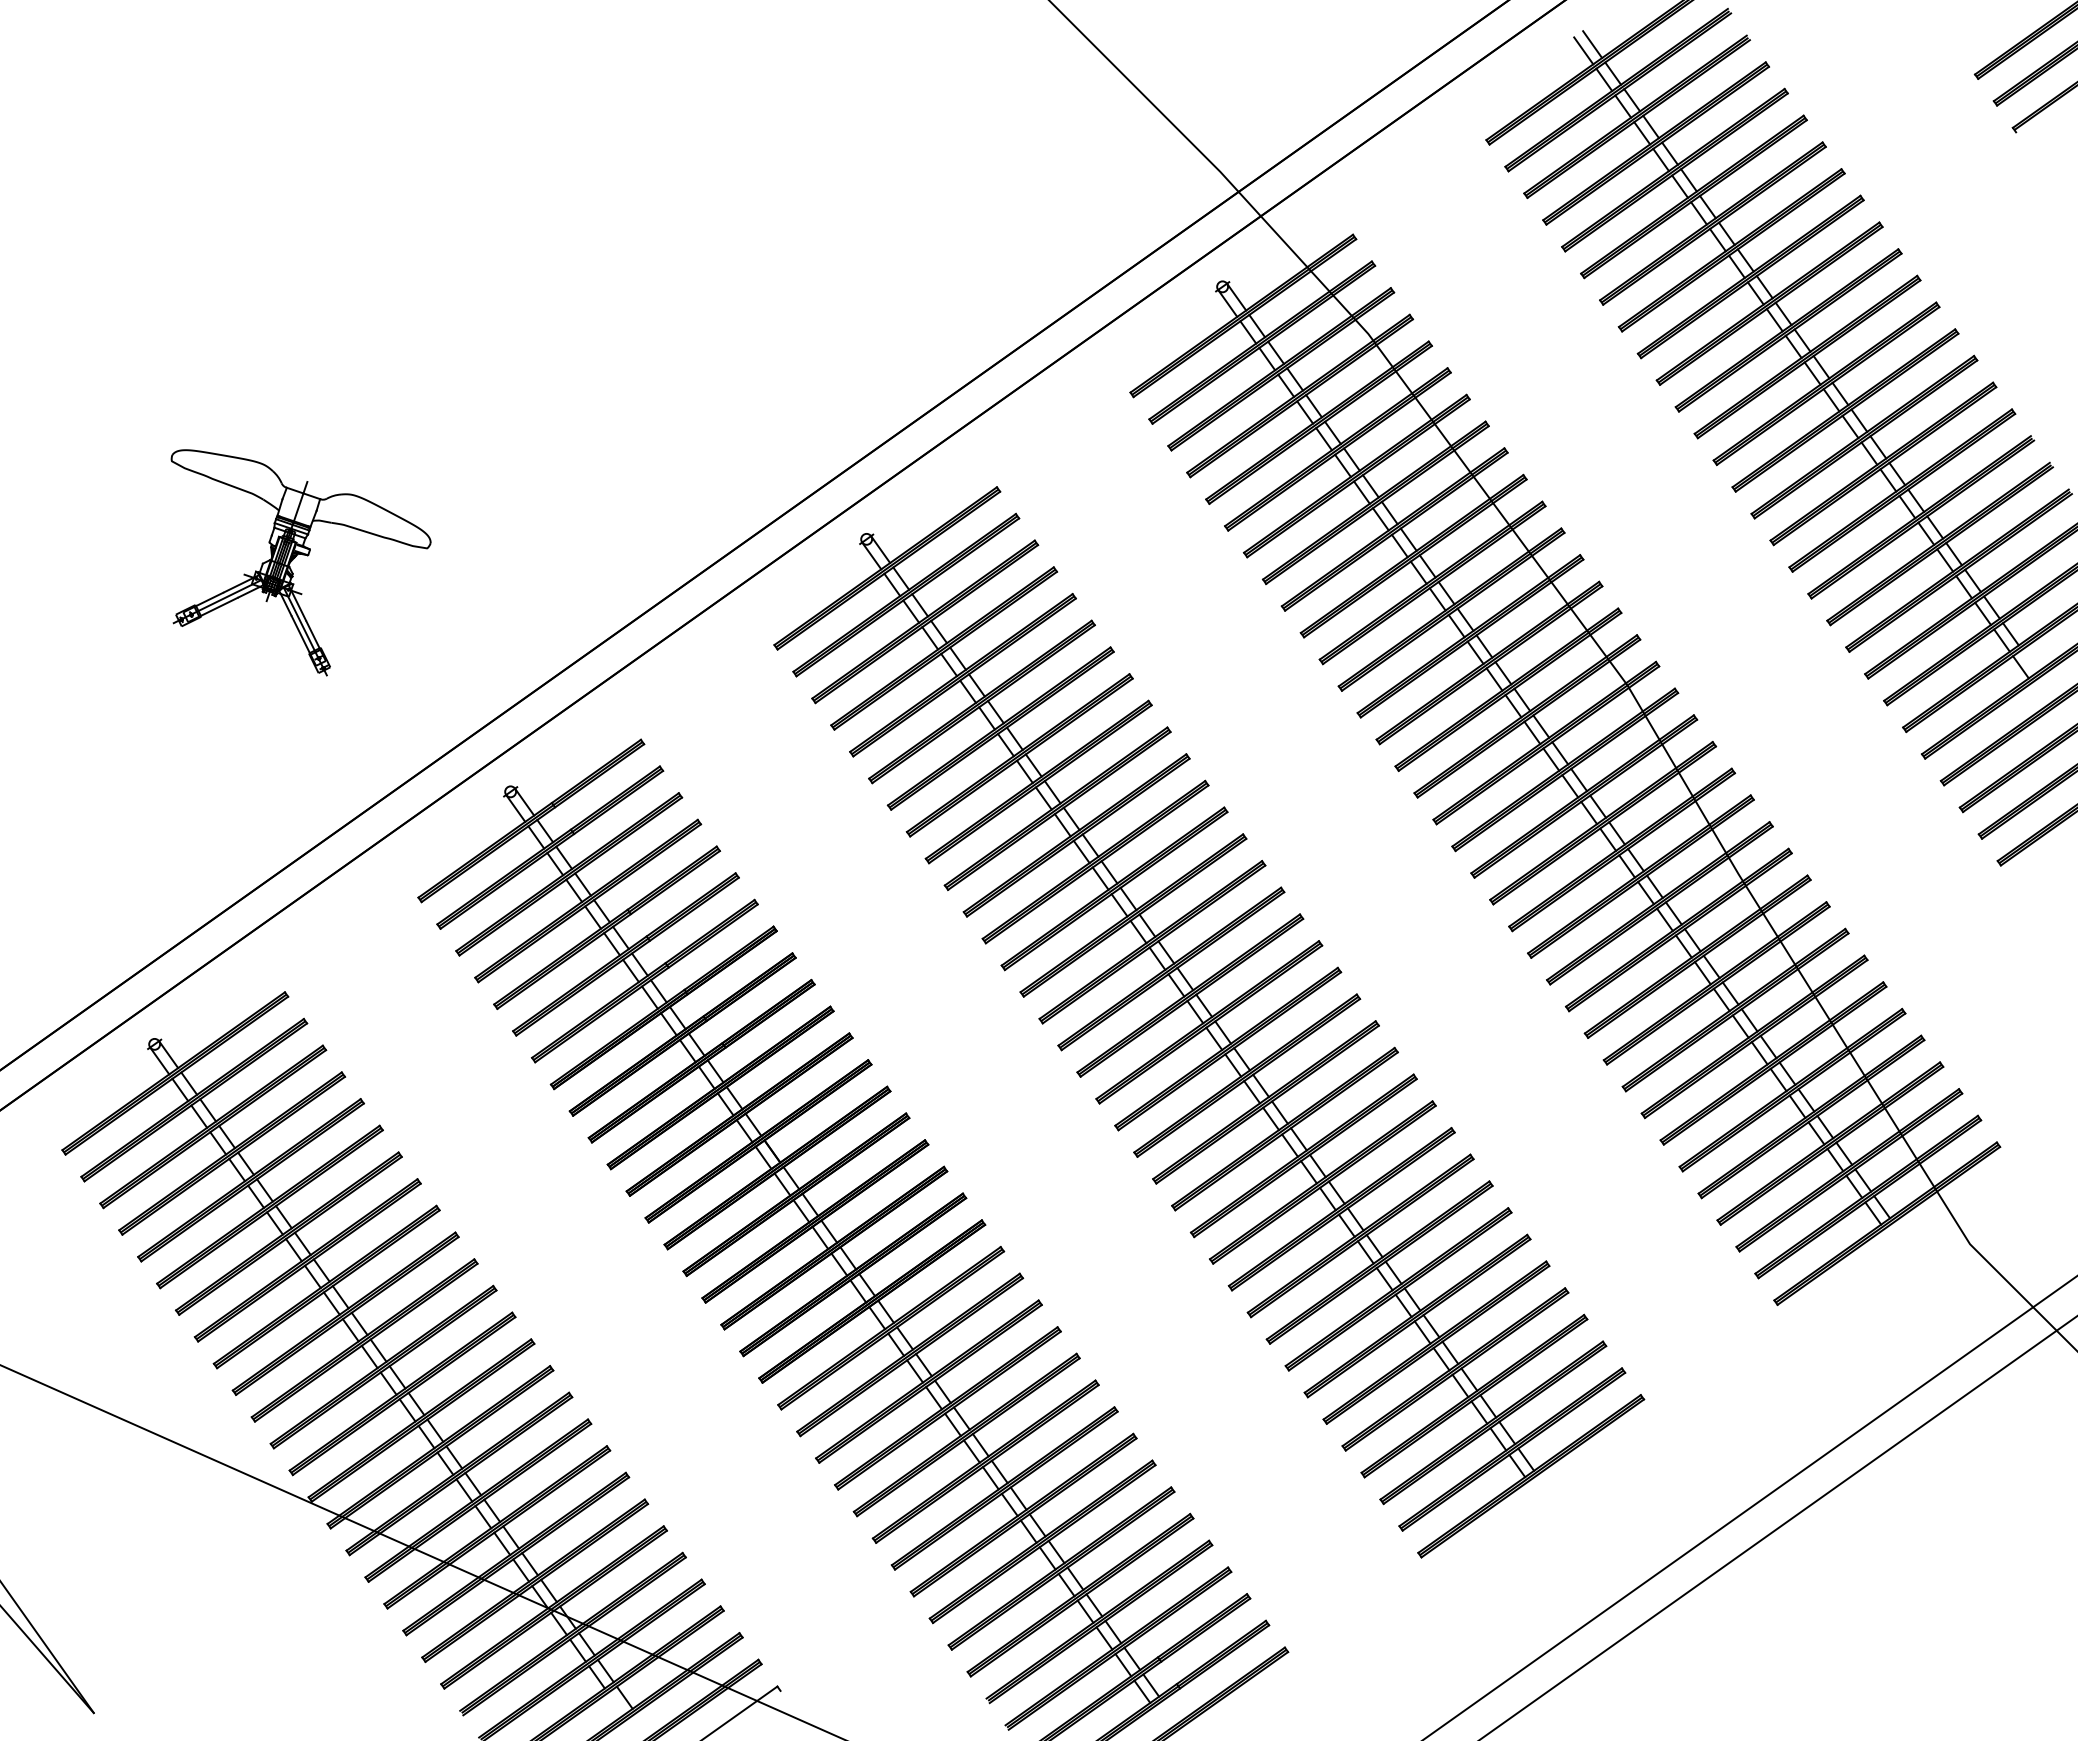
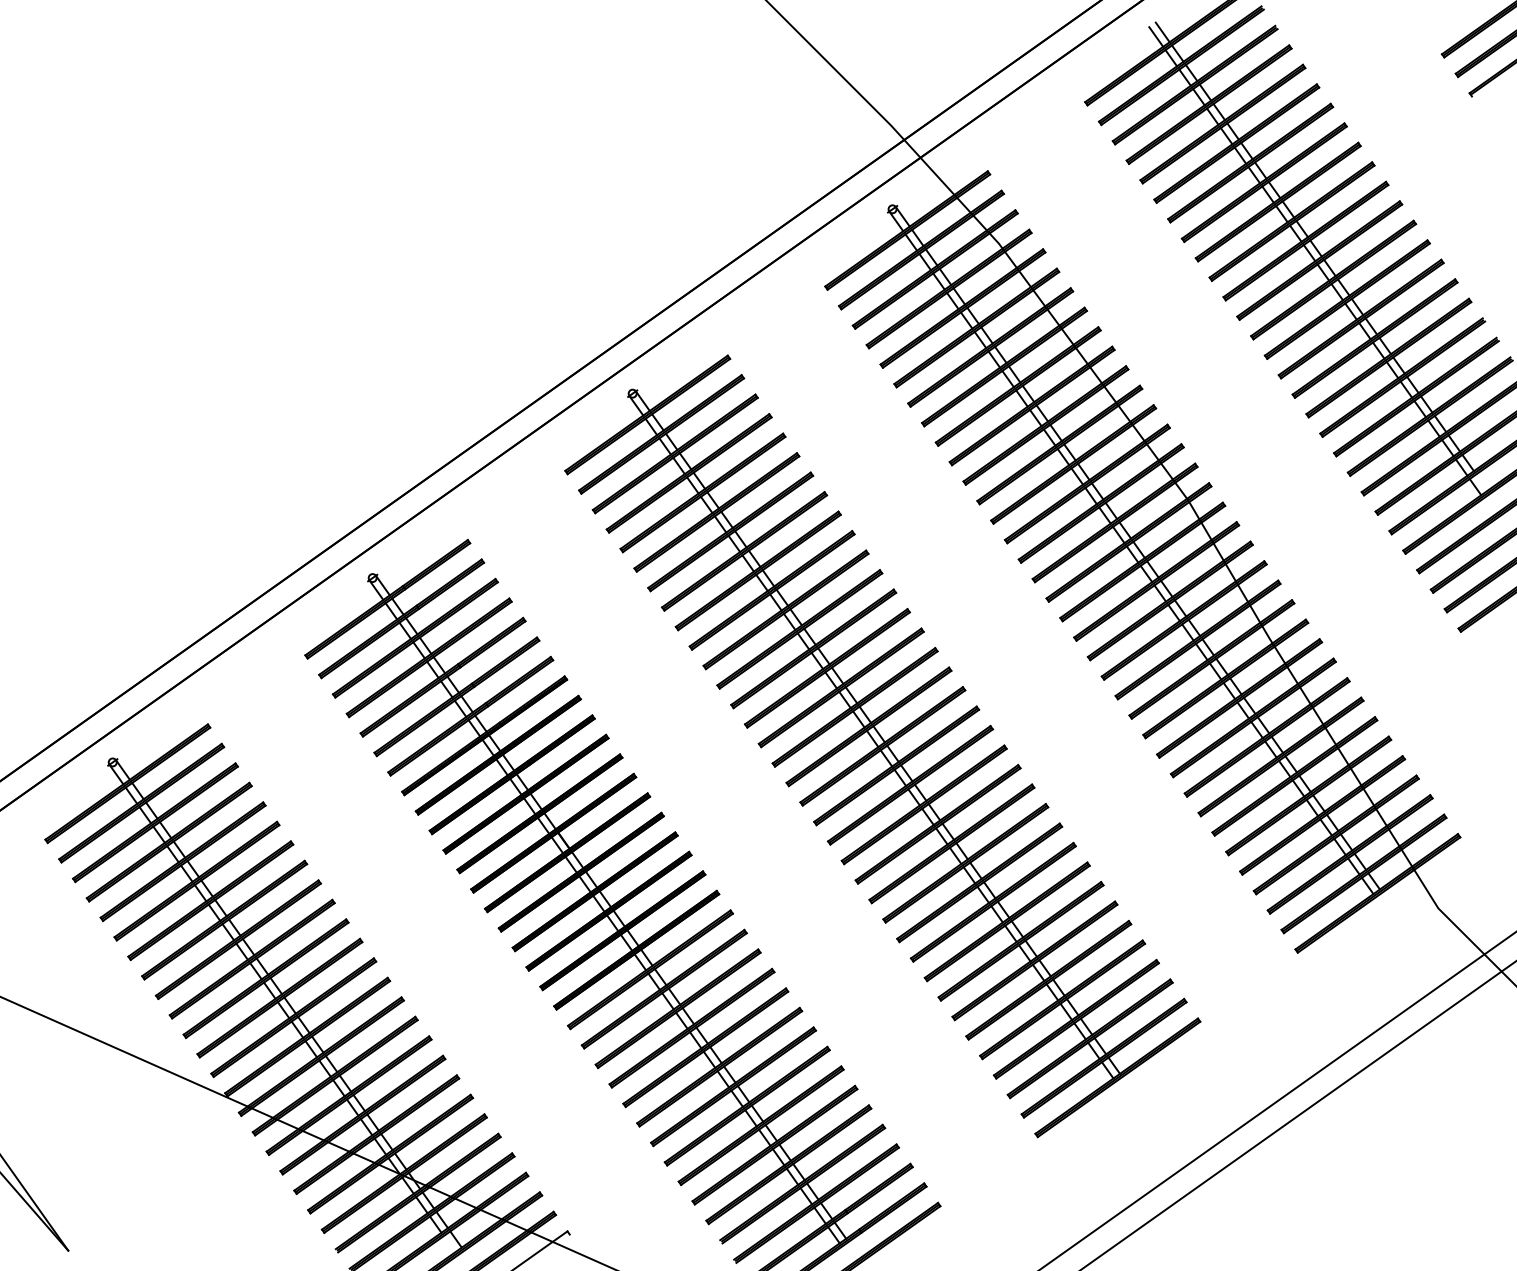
part: (295, 557) -> (215, 406), removed

